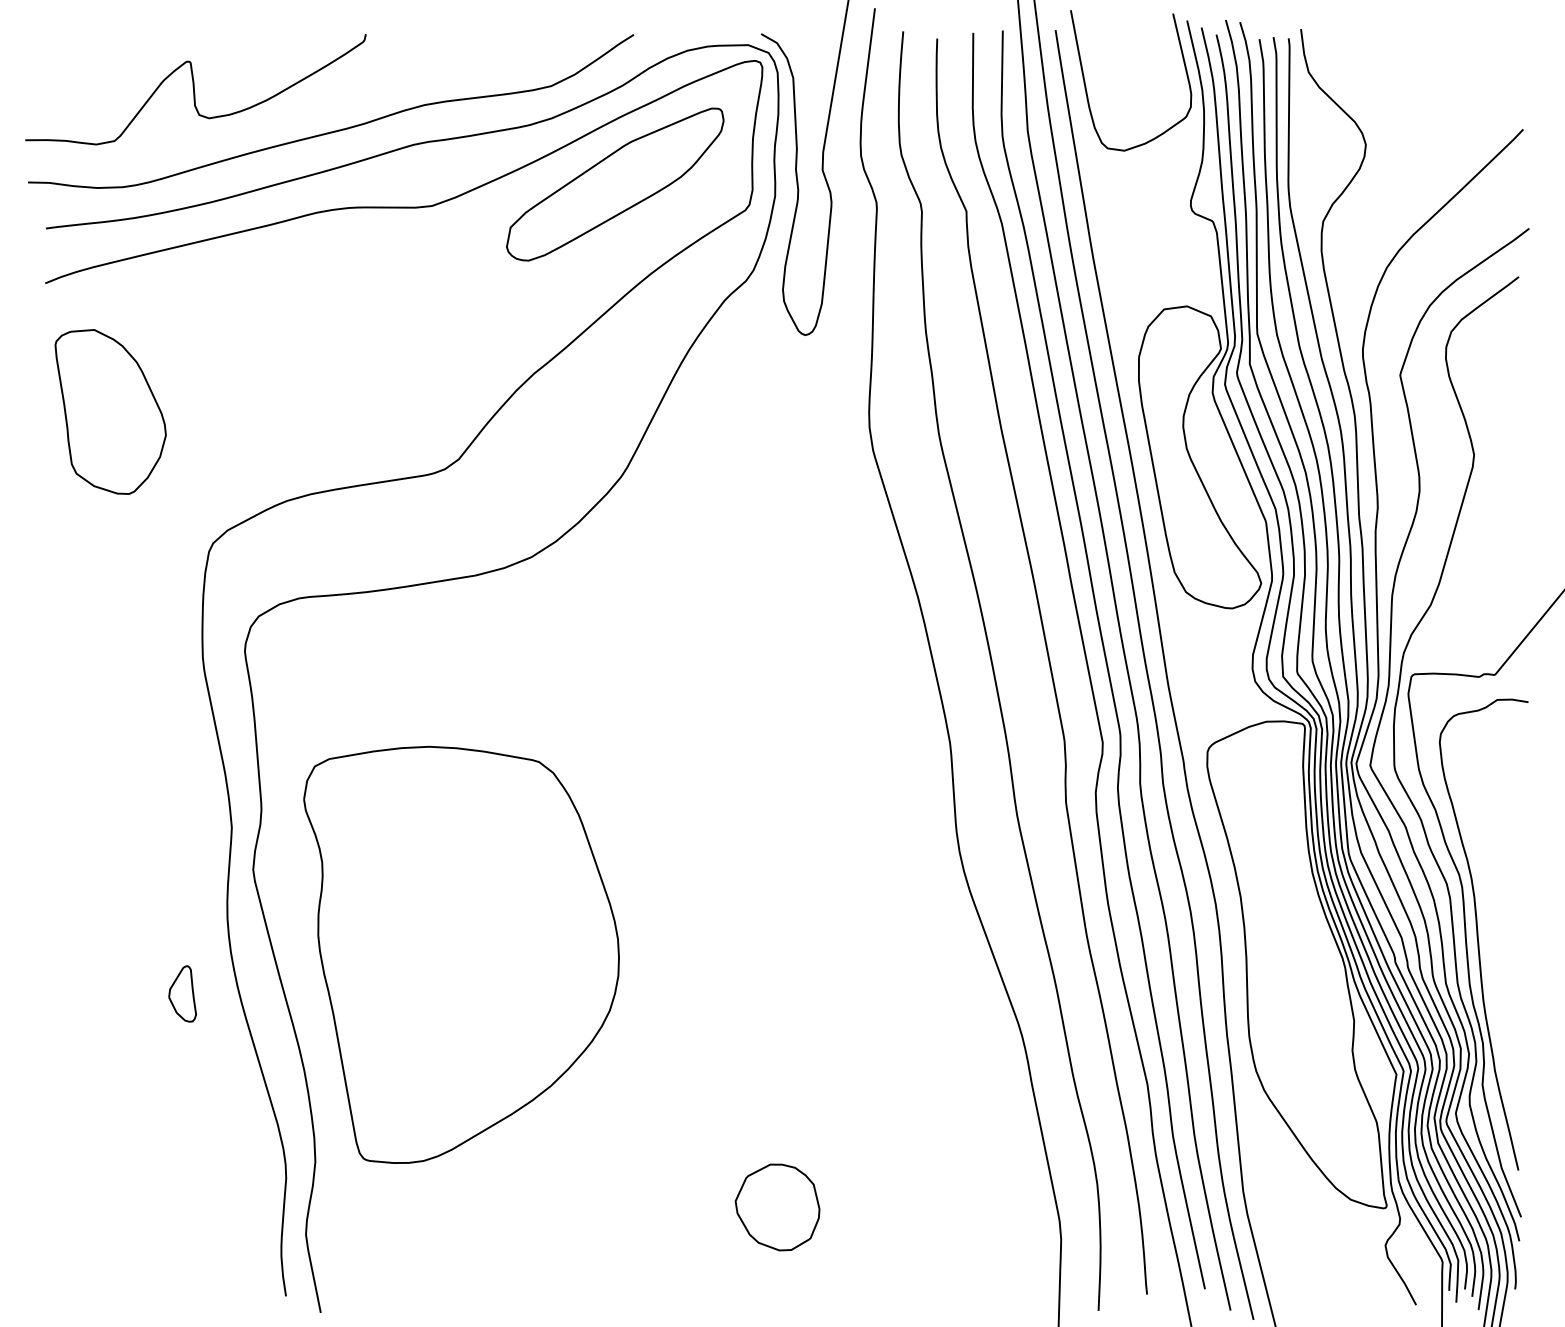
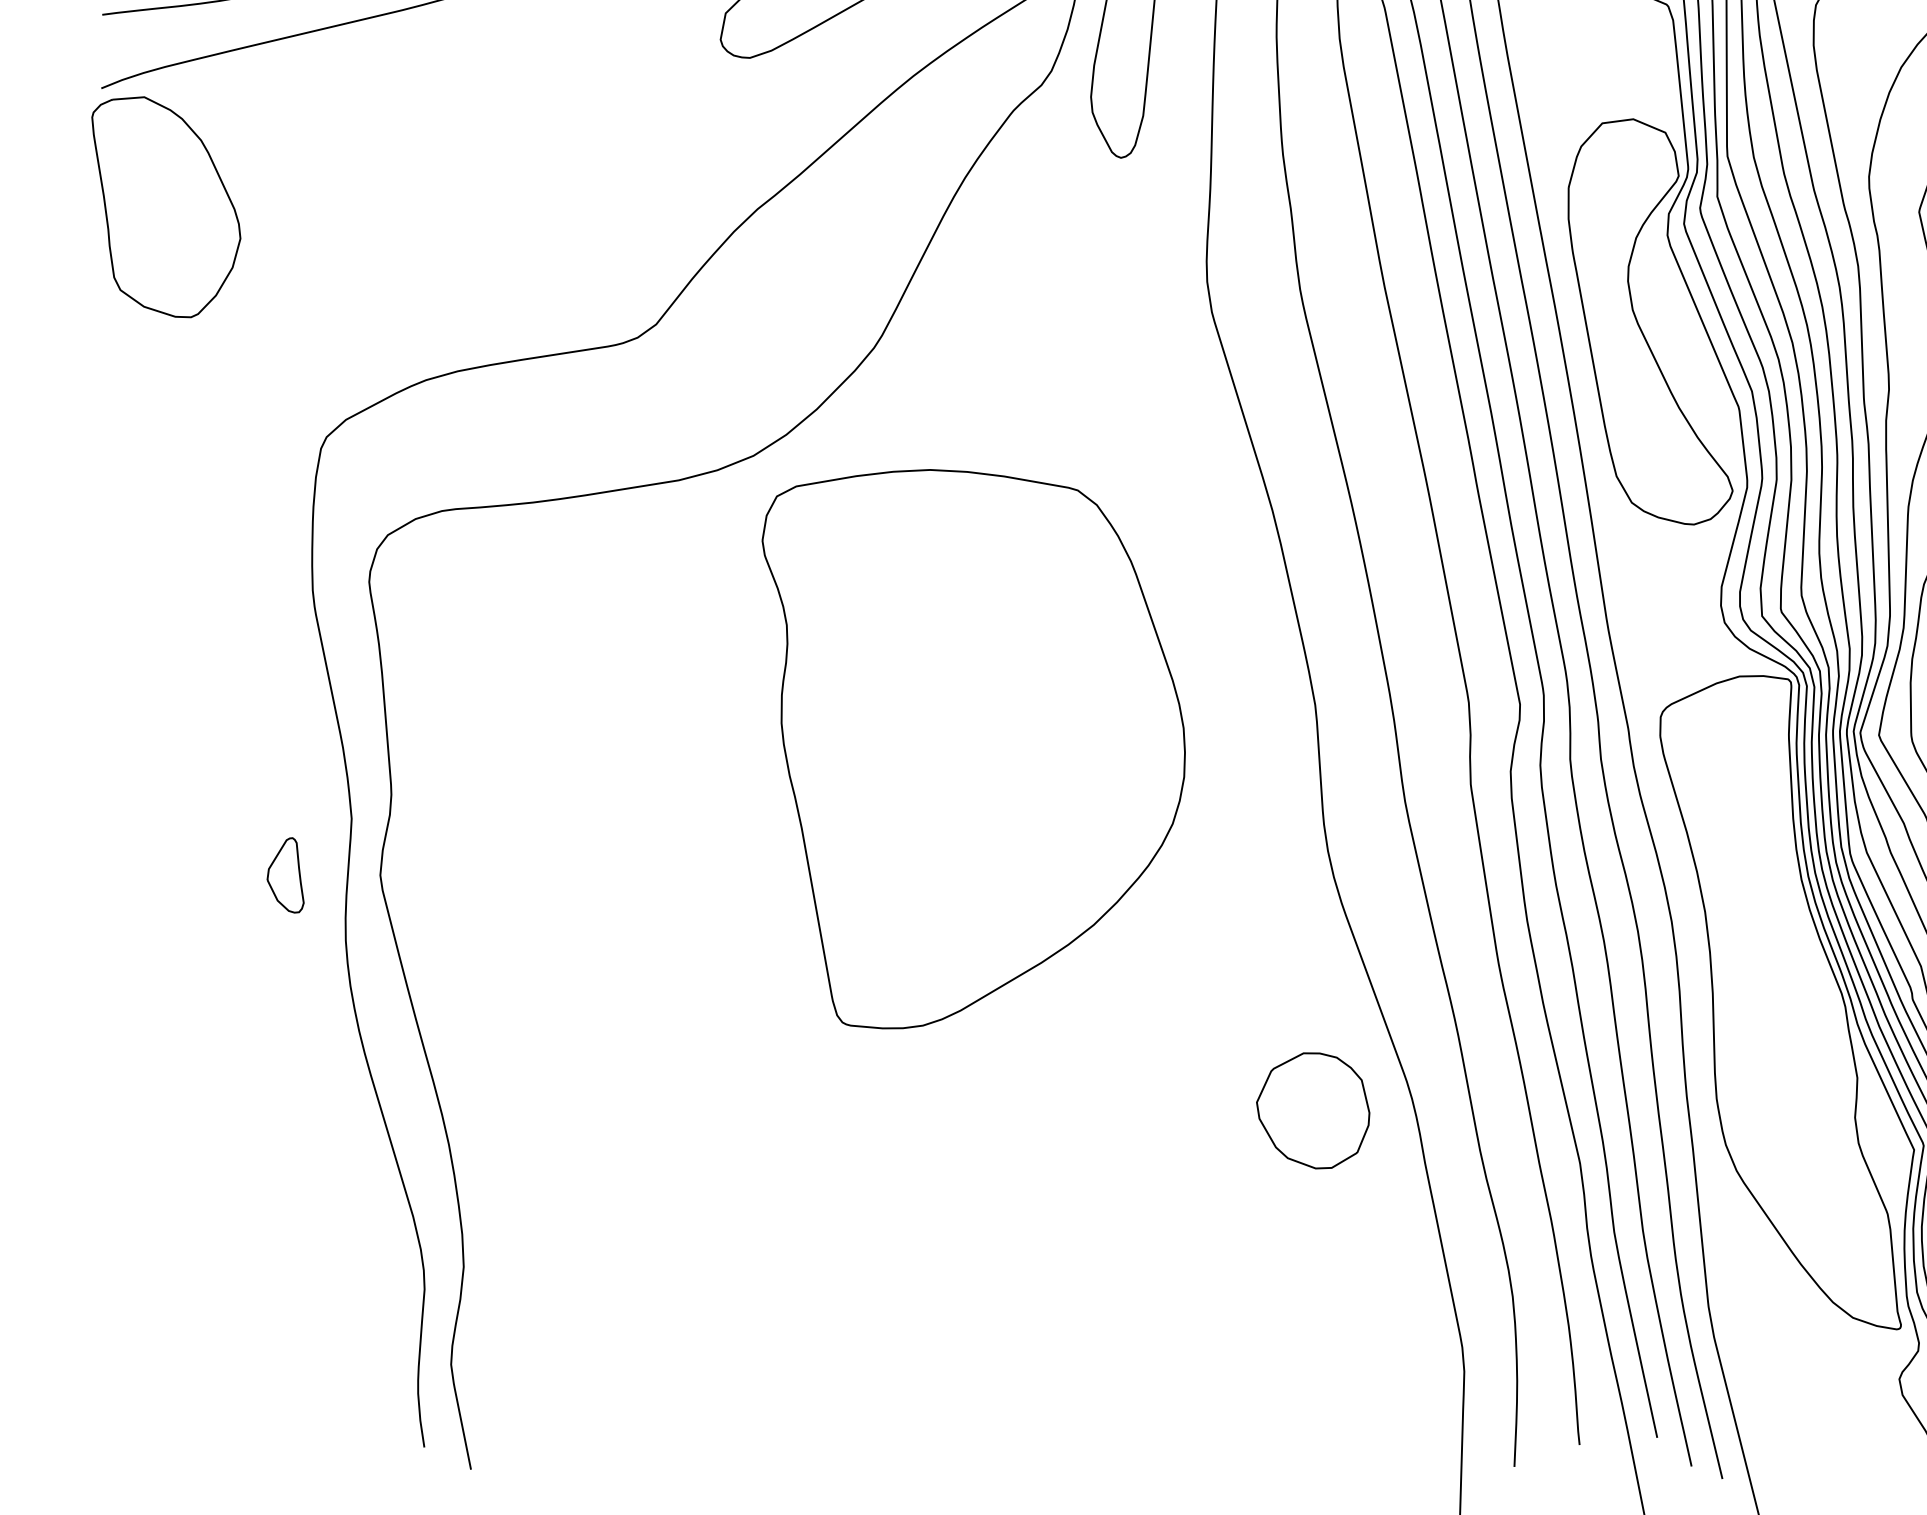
part: (110, 411) -> (166, 206), moved
part: (461, 954) -> (973, 748), moved
part: (182, 993) -> (285, 874), moved
part: (777, 1207) -> (1313, 1110), moved

